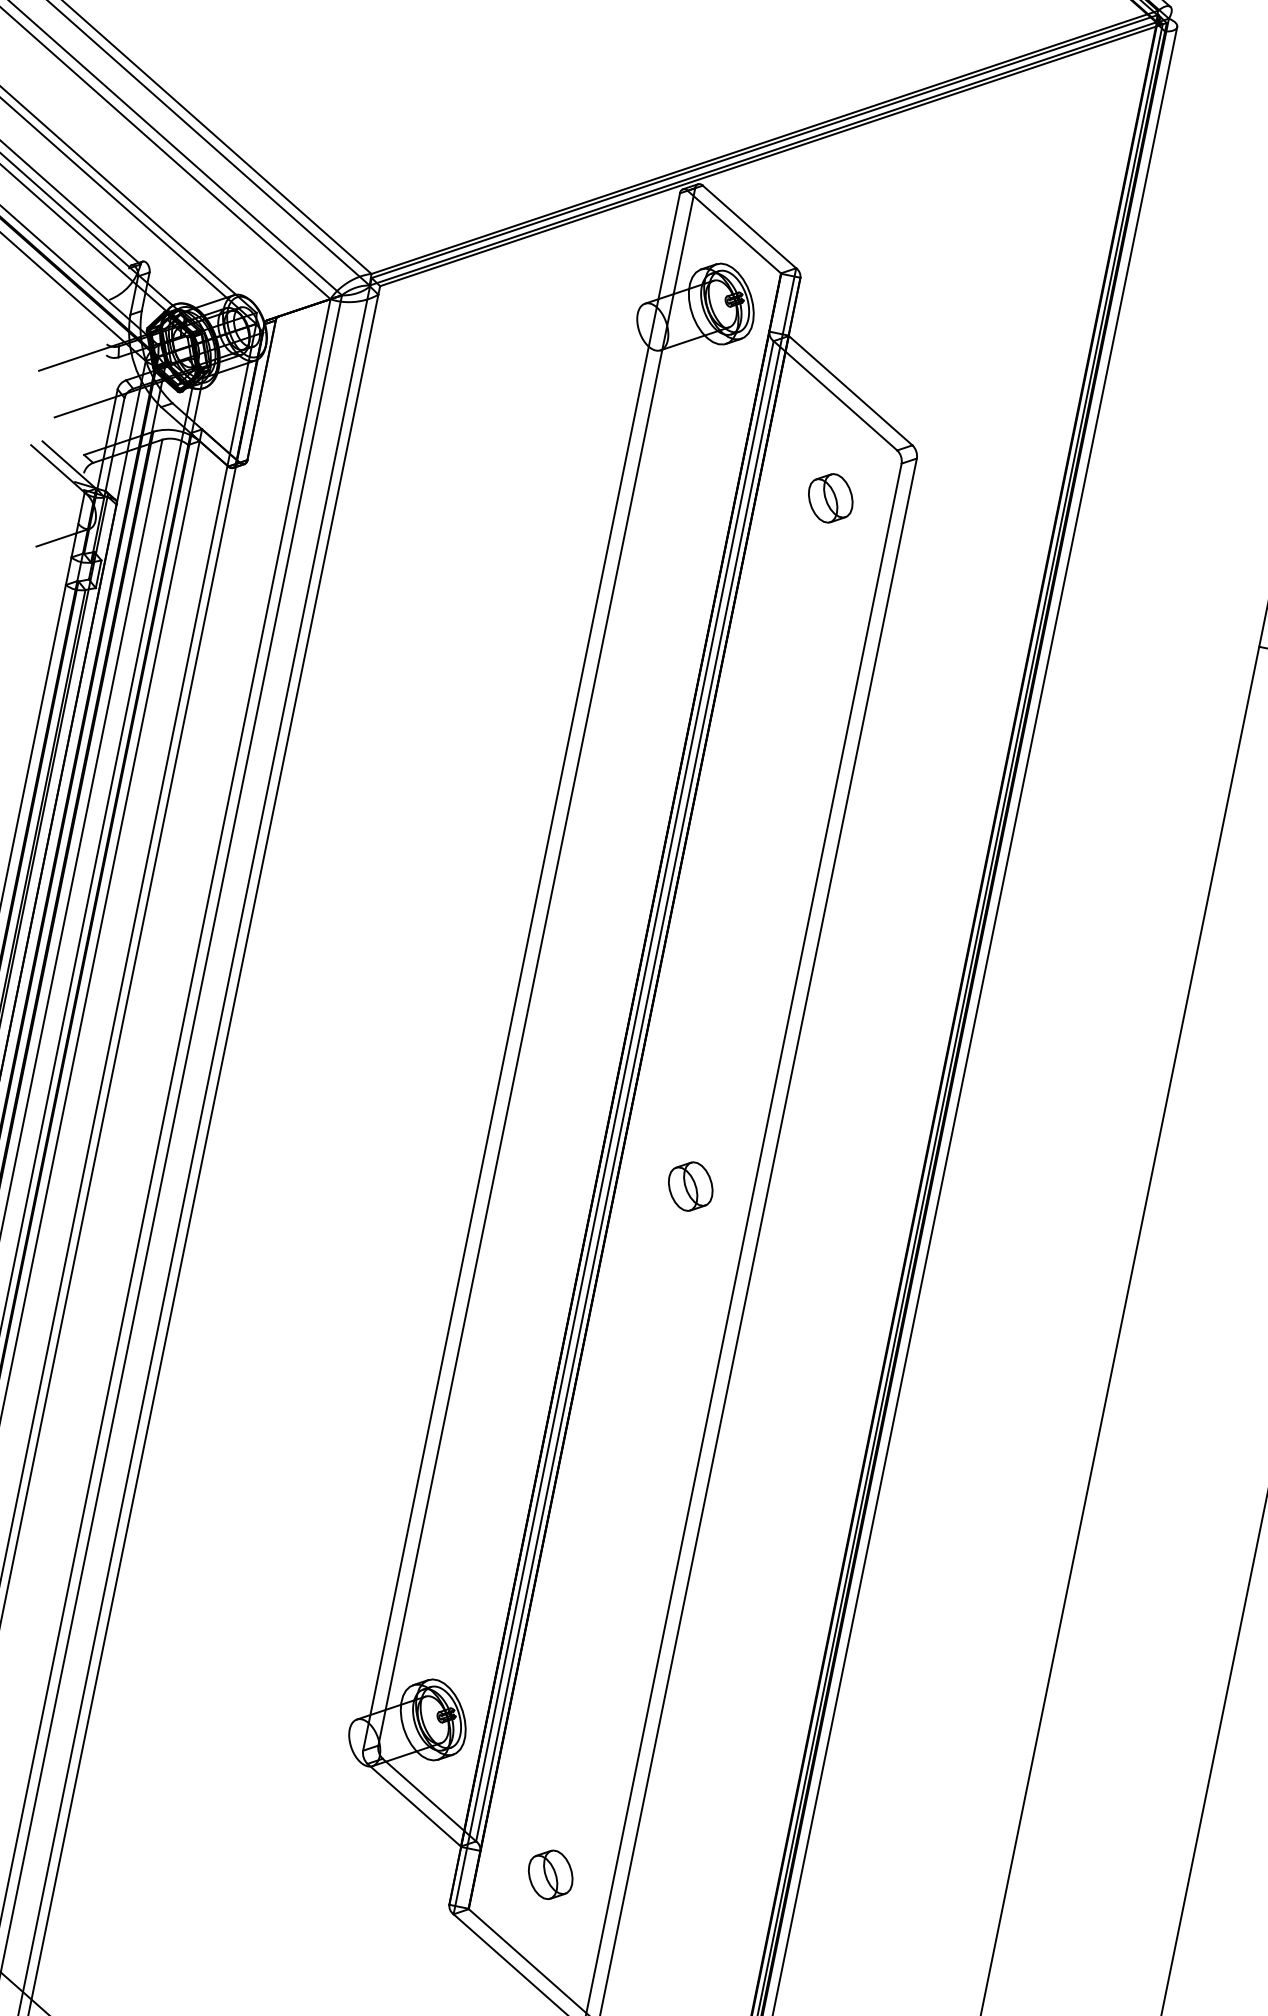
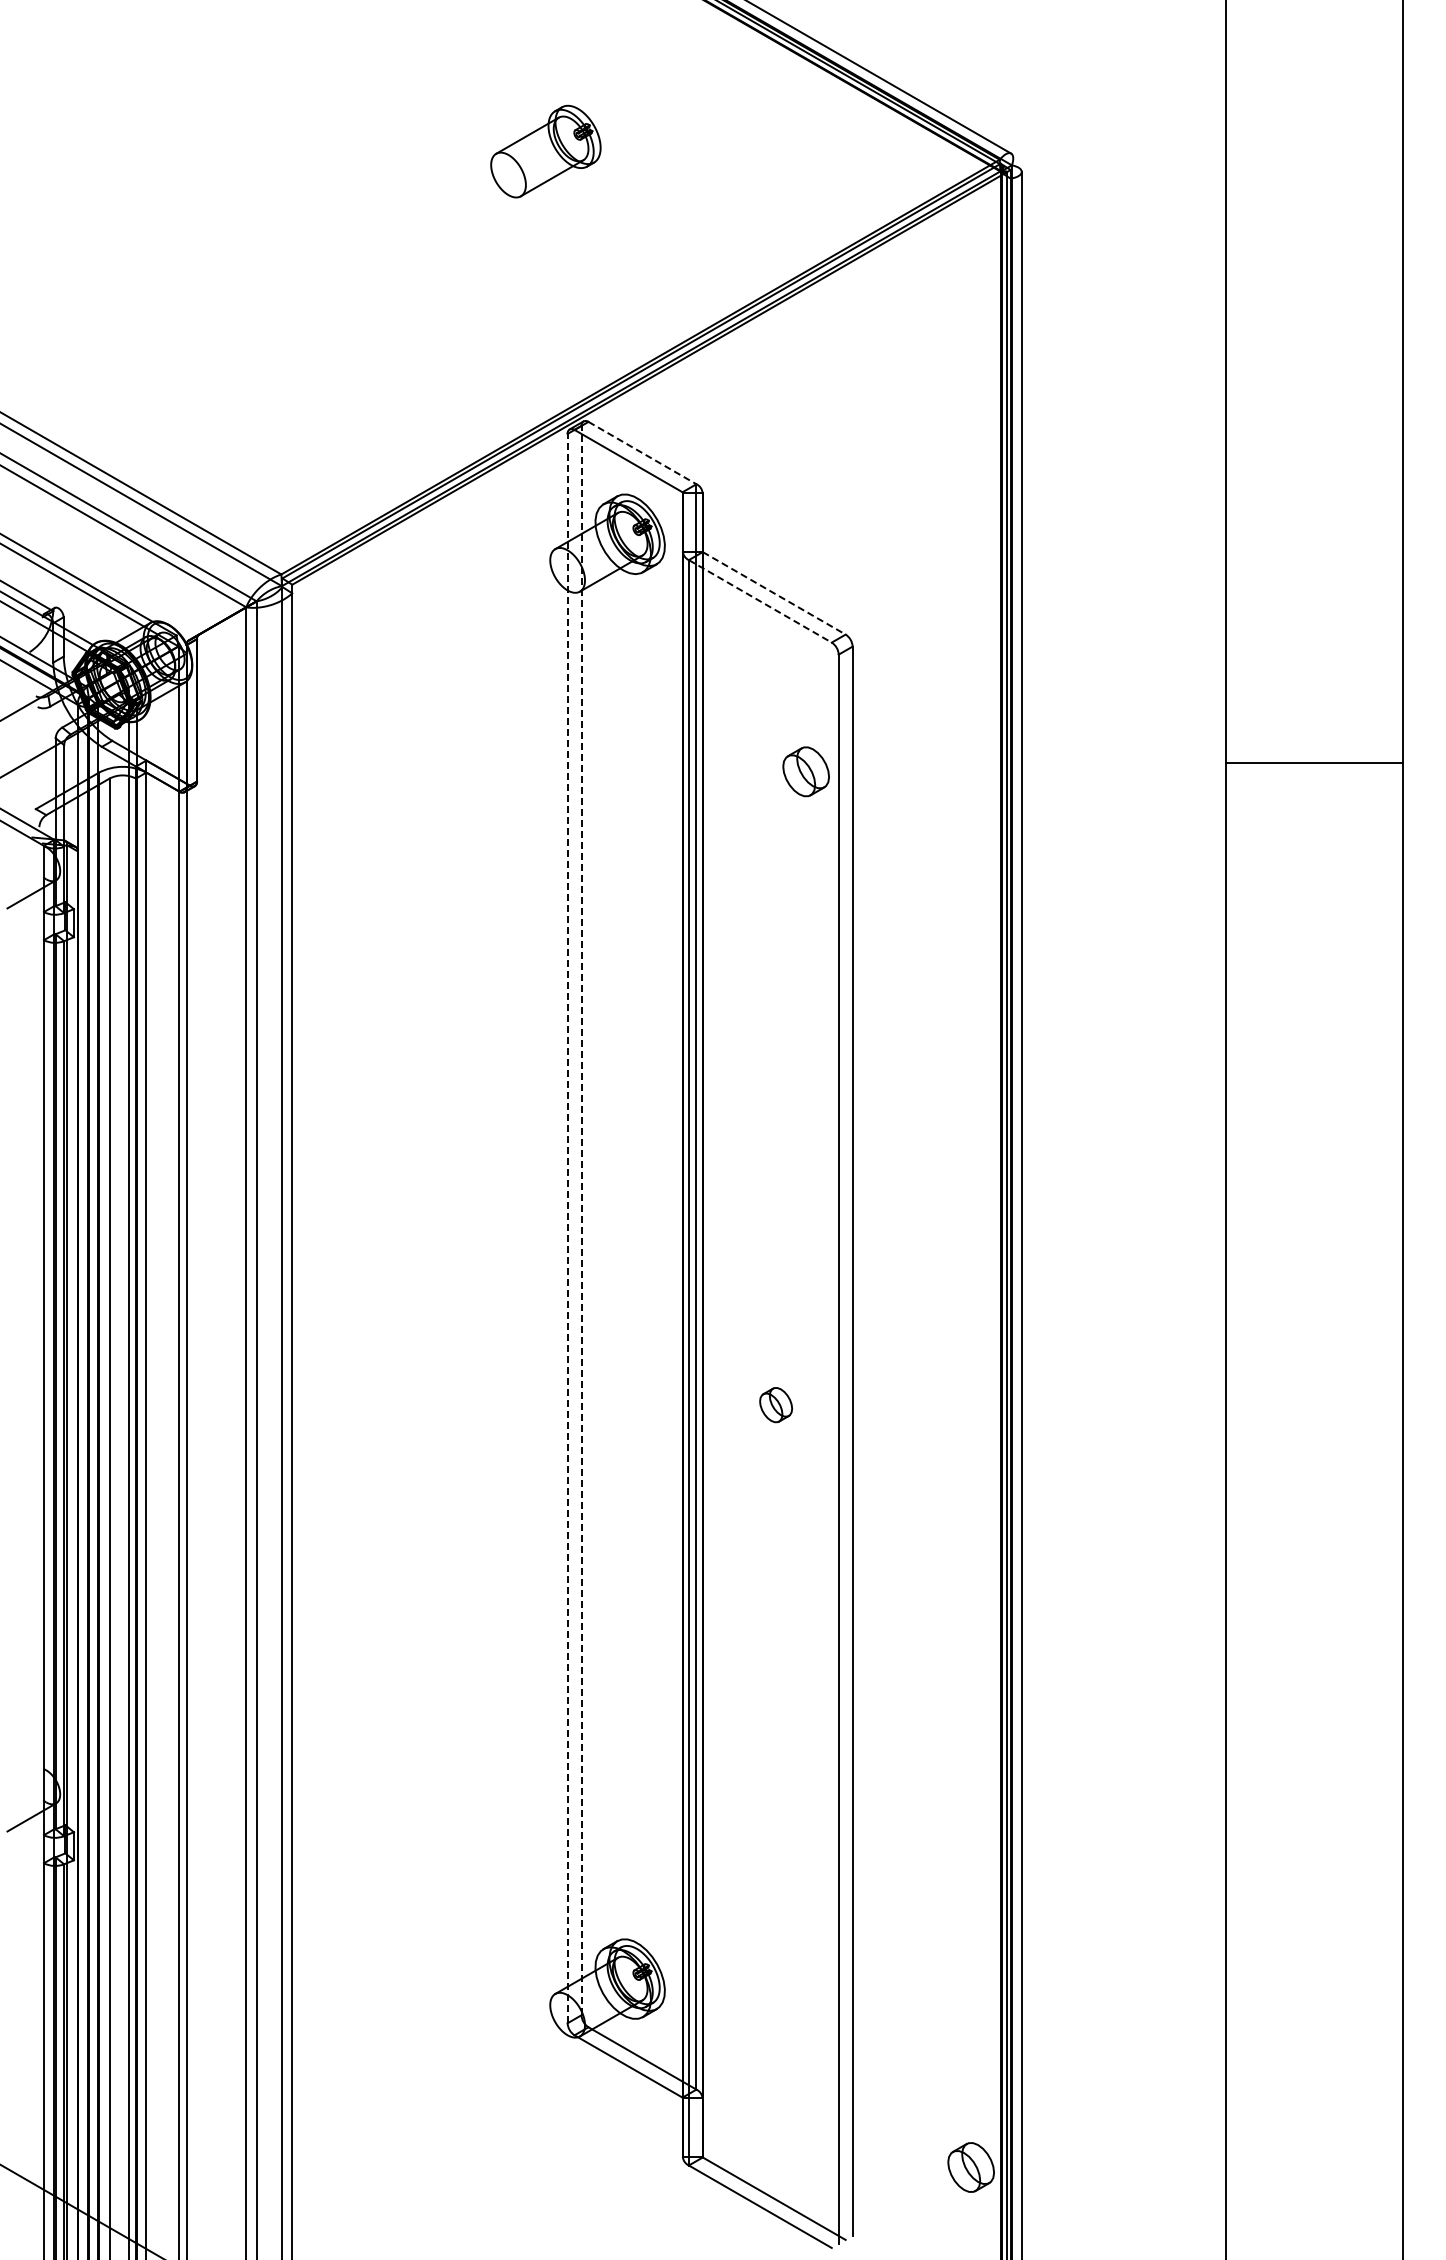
line: (749, 227) -> (642, 453), solid -> dashed
line: (850, 390) -> (774, 593), solid -> dashed
line: (835, 395) -> (760, 601), solid -> dashed
part: (830, 497) -> (805, 771), moved
line: (536, 966) -> (581, 1220), solid -> dashed
line: (521, 971) -> (567, 1228), solid -> dashed
part: (690, 1185) -> (775, 1404), size x0.7
part: (550, 1874) -> (970, 2167), moved

